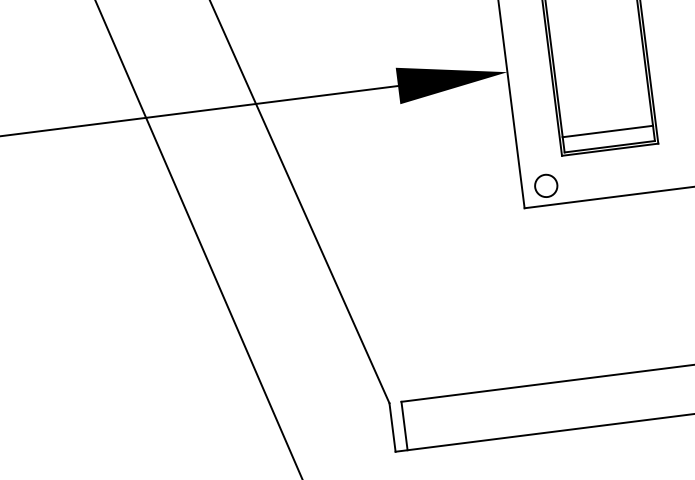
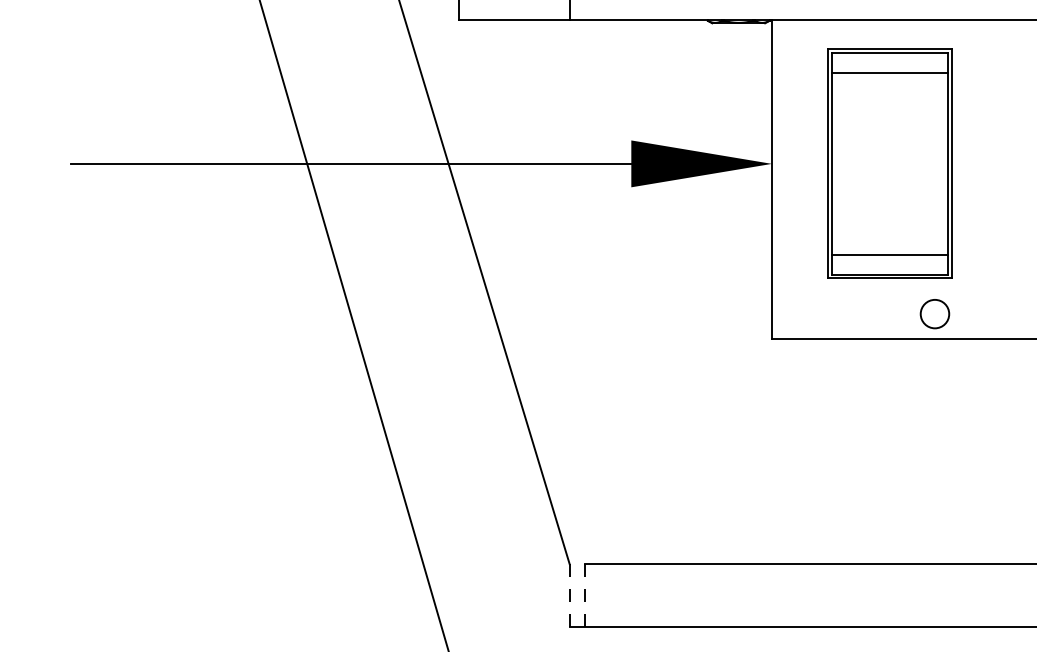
circle: (545, 186) -> (934, 314), moved
line: (404, 426) -> (585, 595), solid -> dashed
line: (392, 427) -> (569, 595), solid -> dashed

